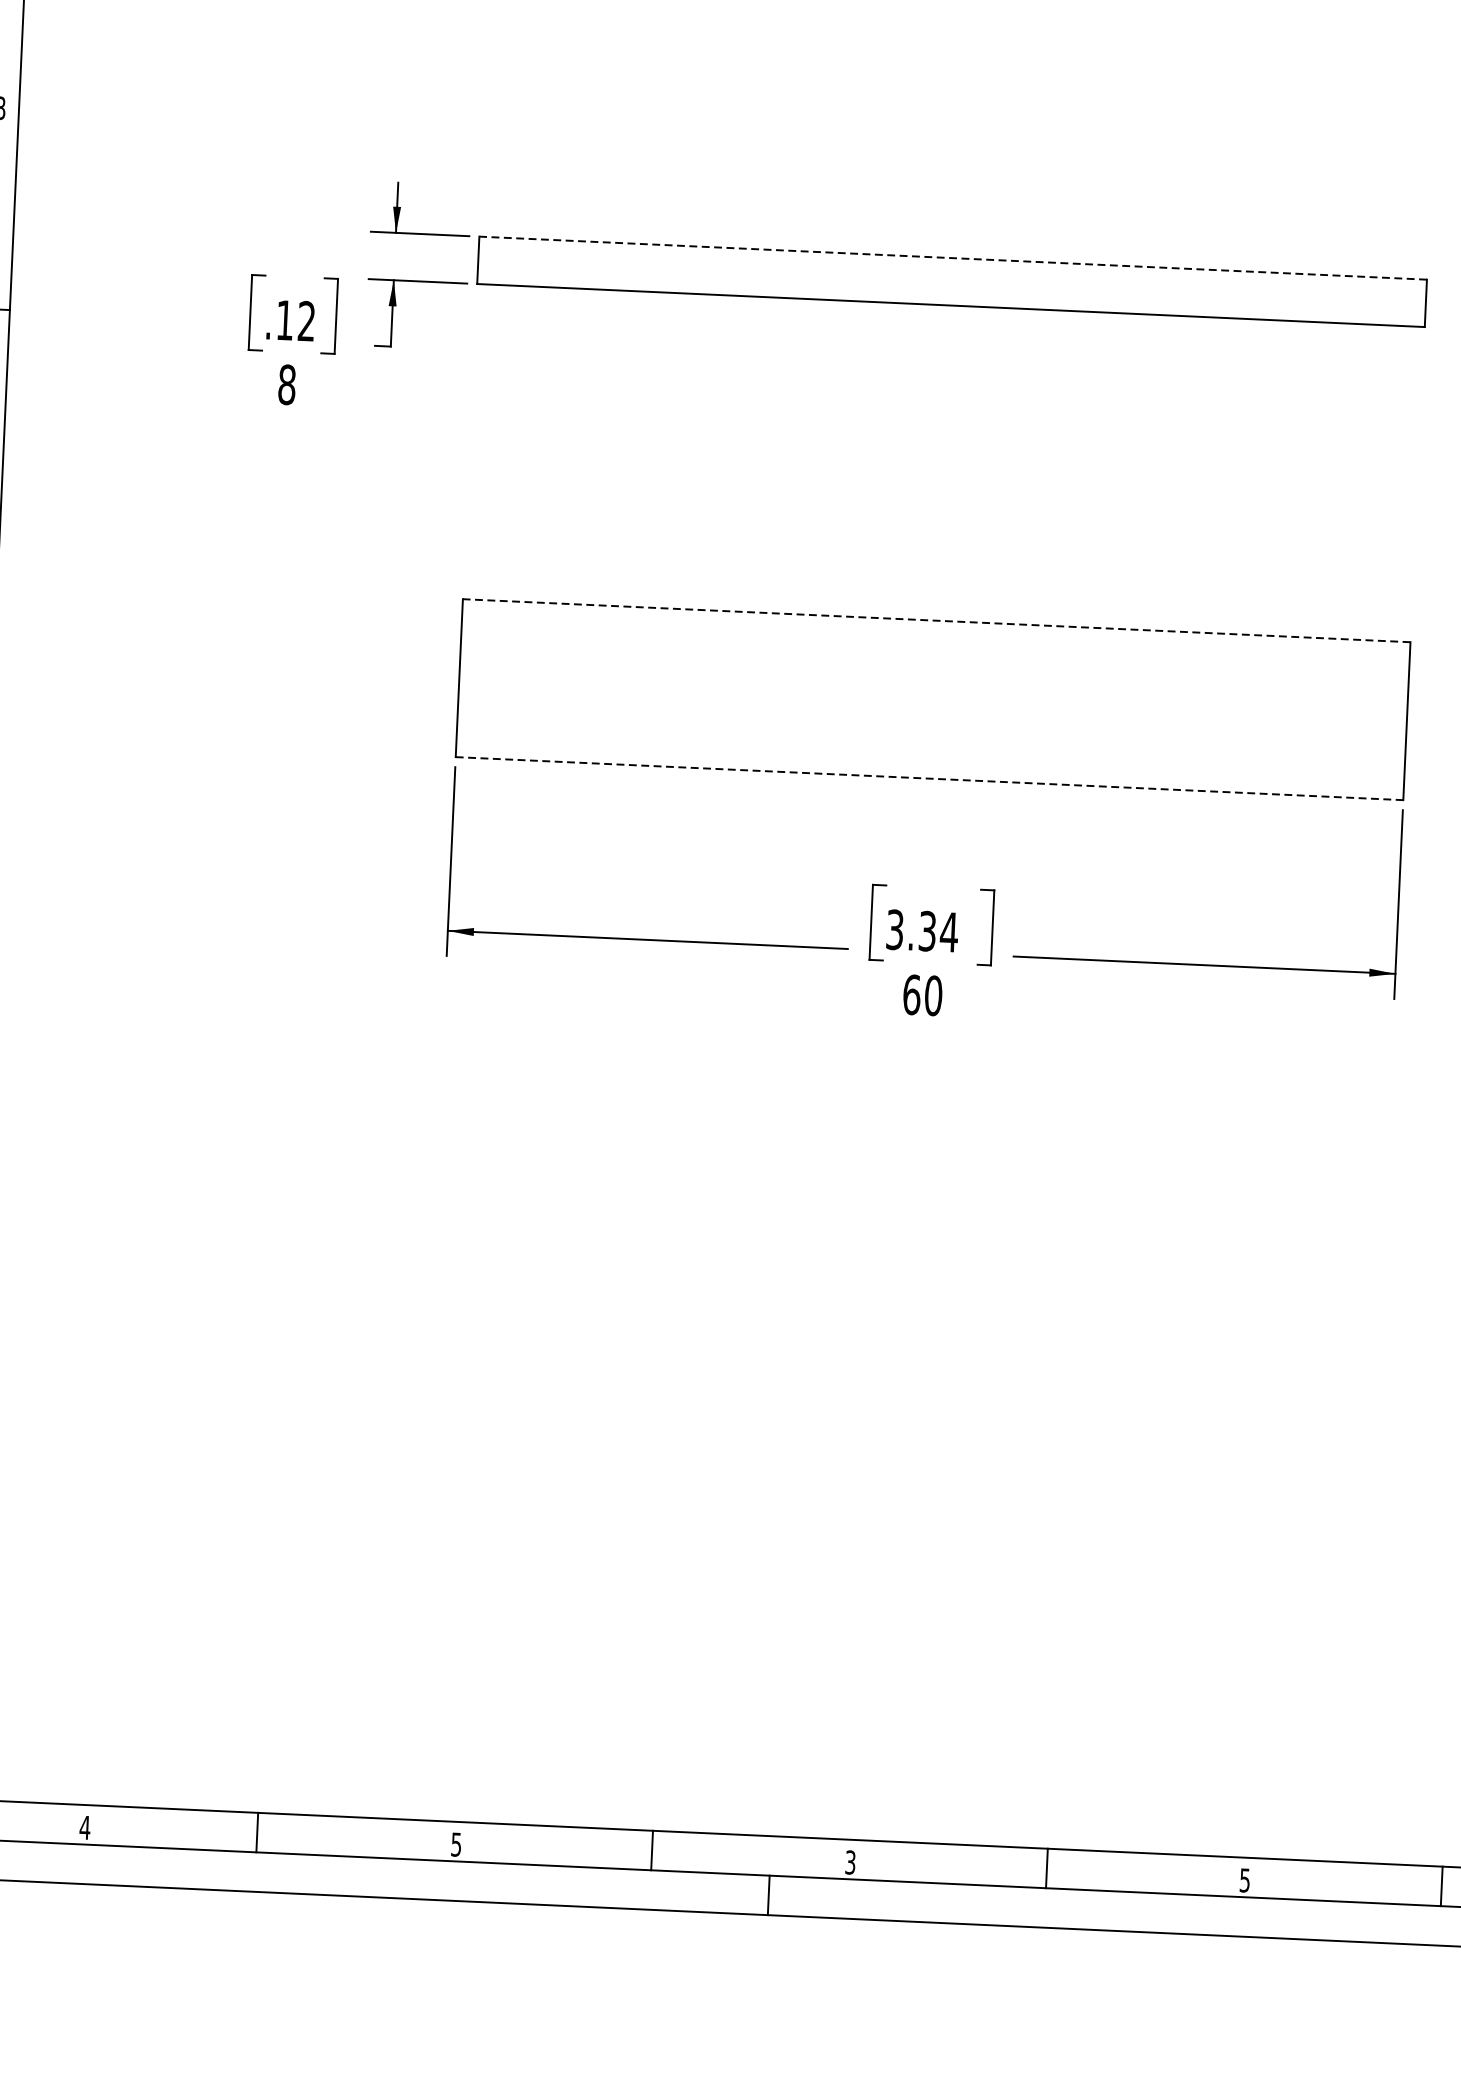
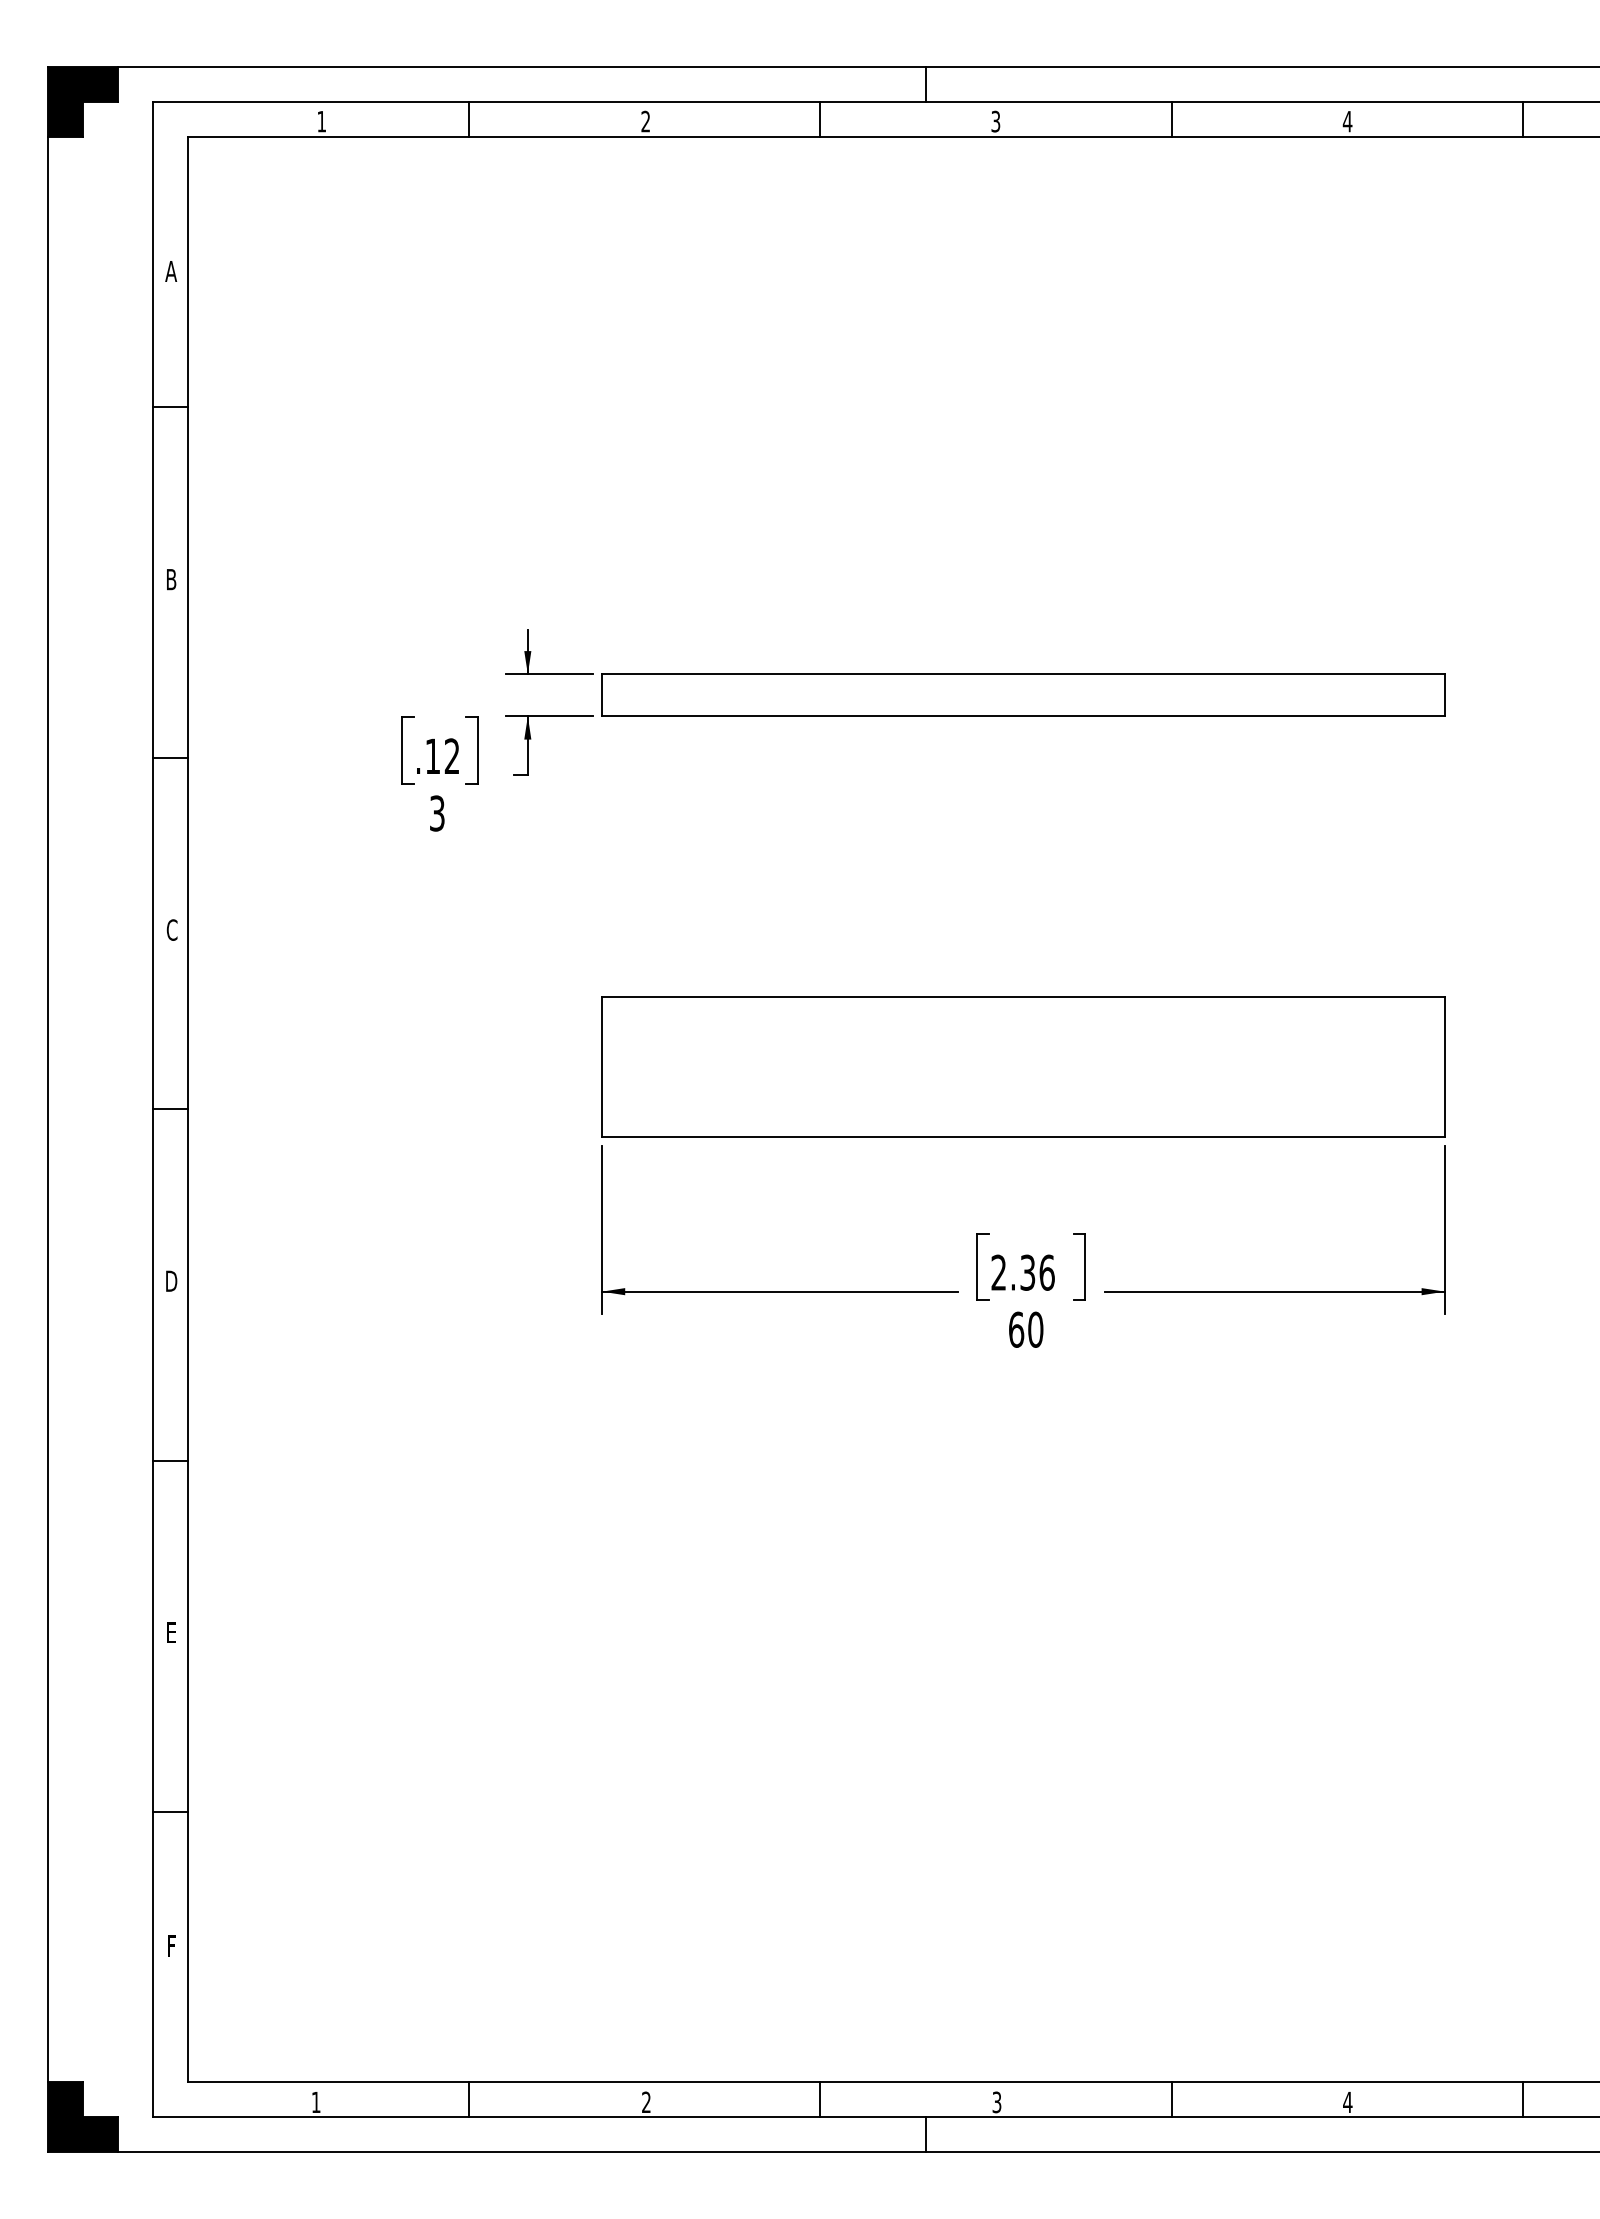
line: (952, 258) -> (1022, 674), dashed -> solid
text: (286, 384) -> (436, 813), 8 -> 3
line: (935, 620) -> (1022, 996), dashed -> solid
line: (929, 779) -> (1023, 1137), dashed -> solid
text: (922, 930) -> (1023, 1272), 3.34 -> 2.36
text: (84, 1826) -> (315, 2101), 4 -> 1
text: (456, 1844) -> (646, 2102), 5 -> 2
text: (1244, 1880) -> (1347, 2102), 5 -> 4

